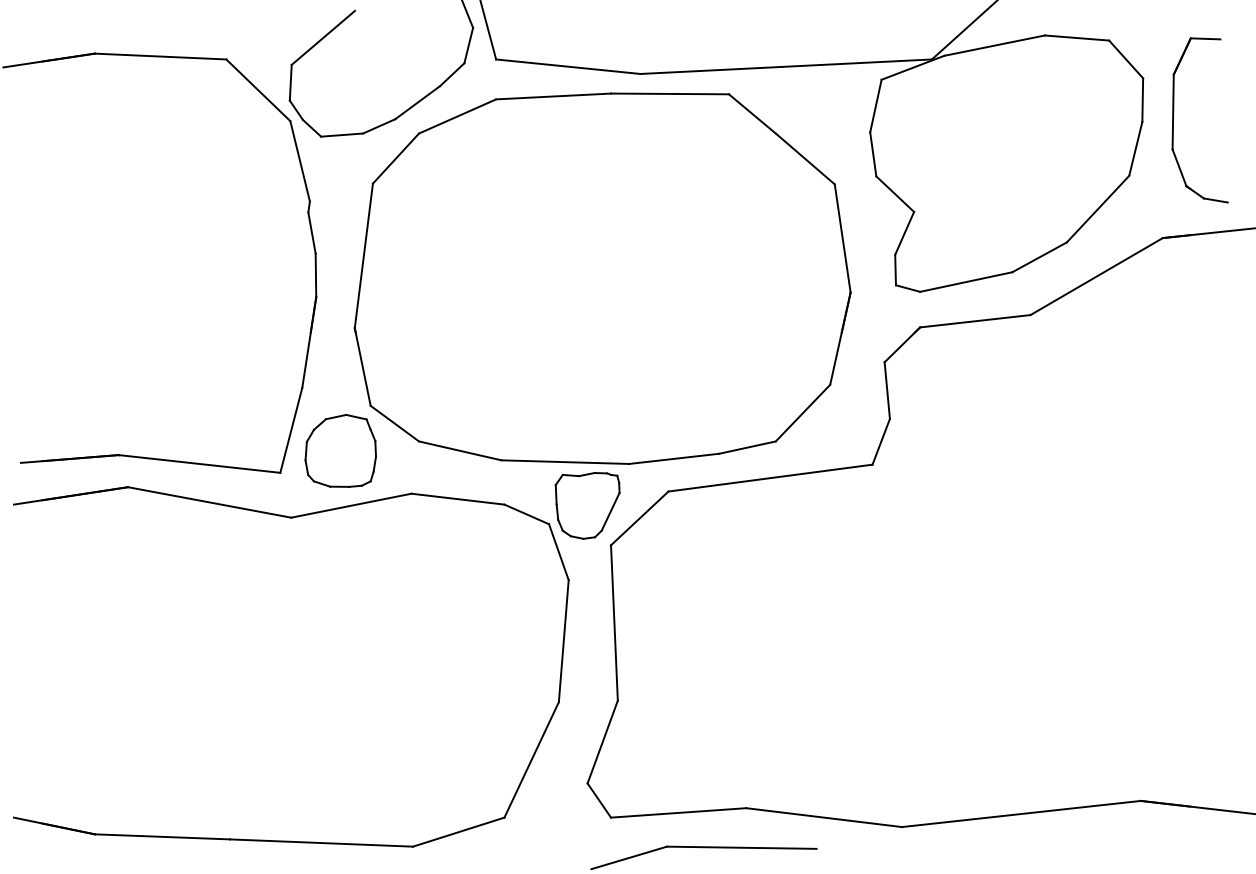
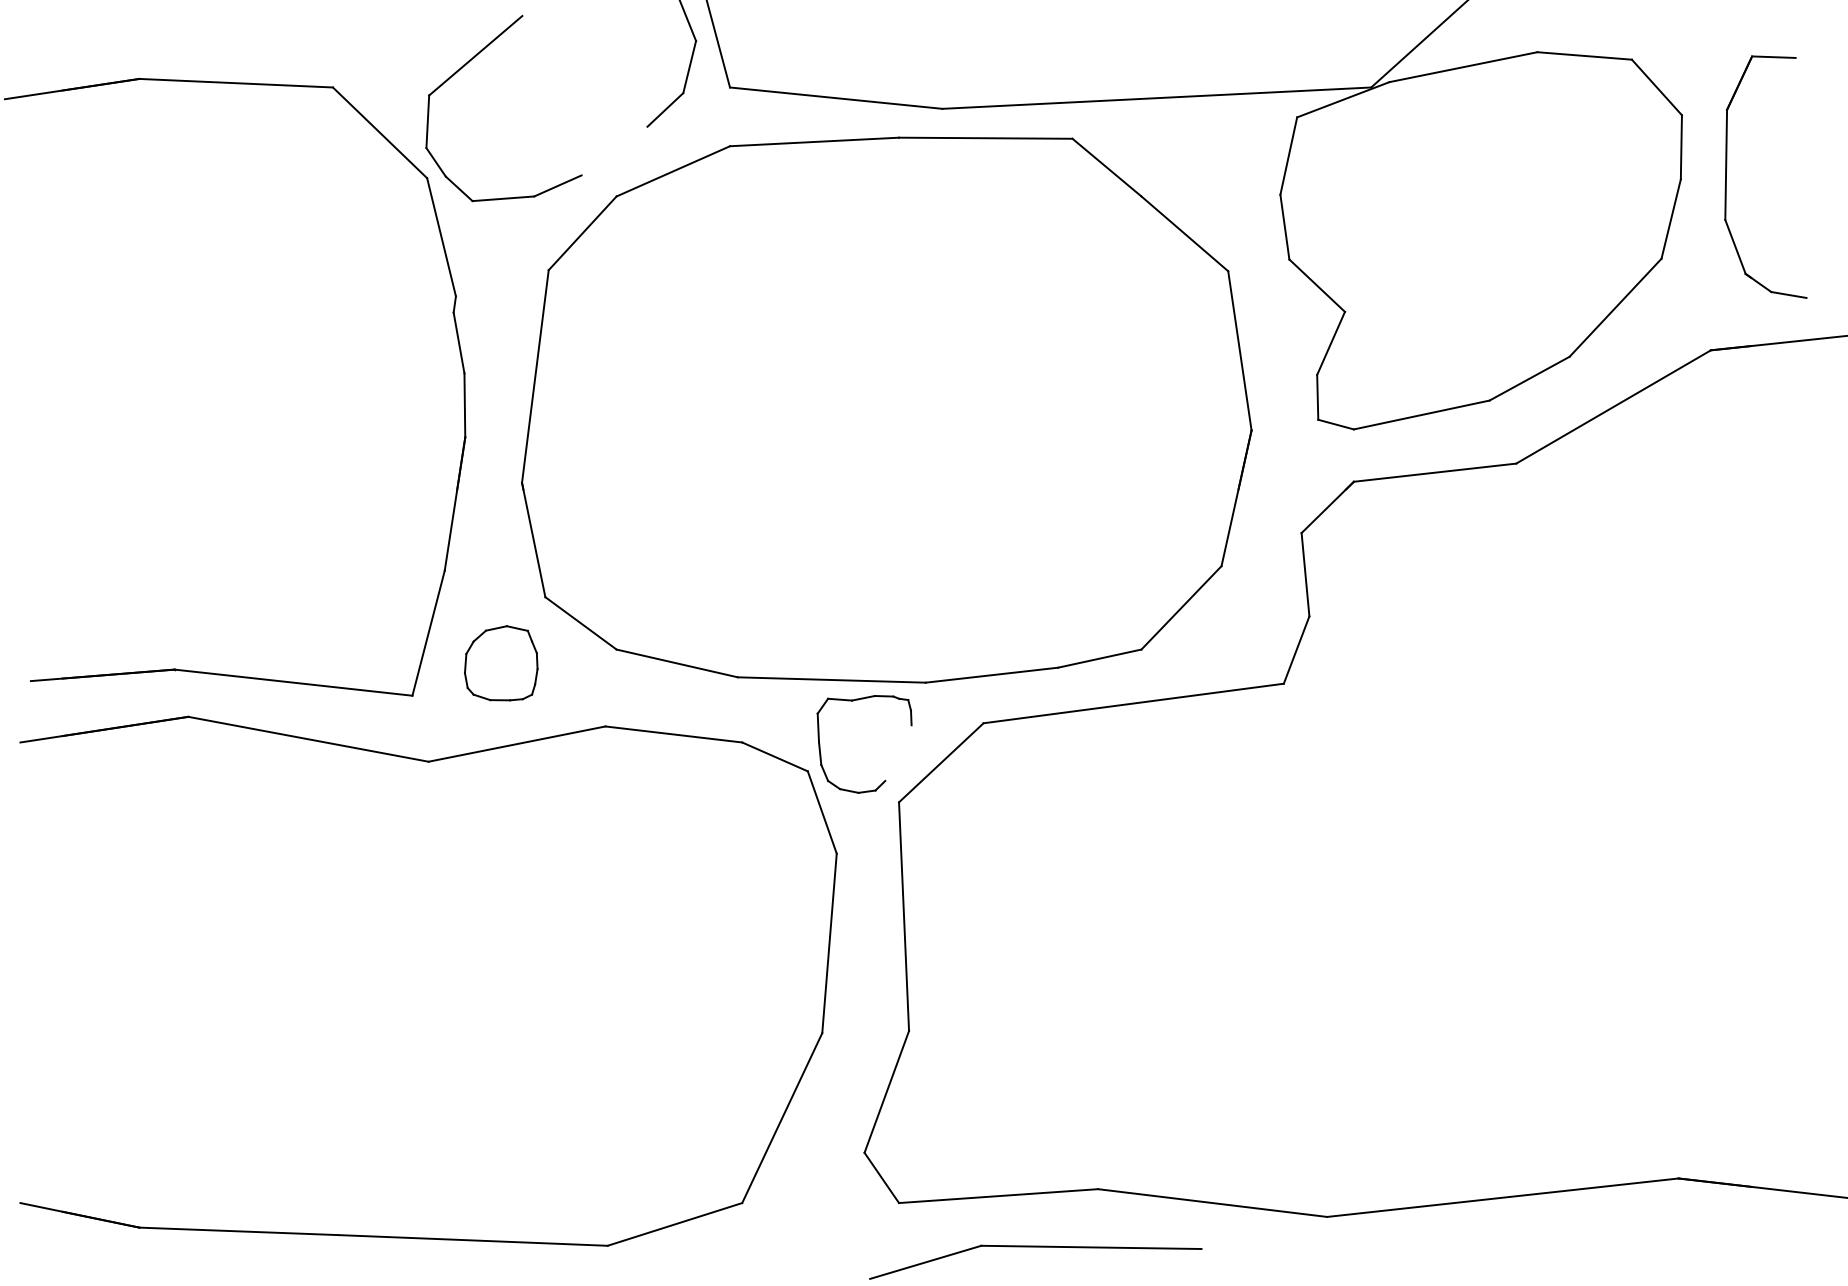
line: (417, 102) -> (614, 150), removed
part: (340, 450) -> (500, 662), size x0.7
line: (610, 511) -> (898, 752), removed

